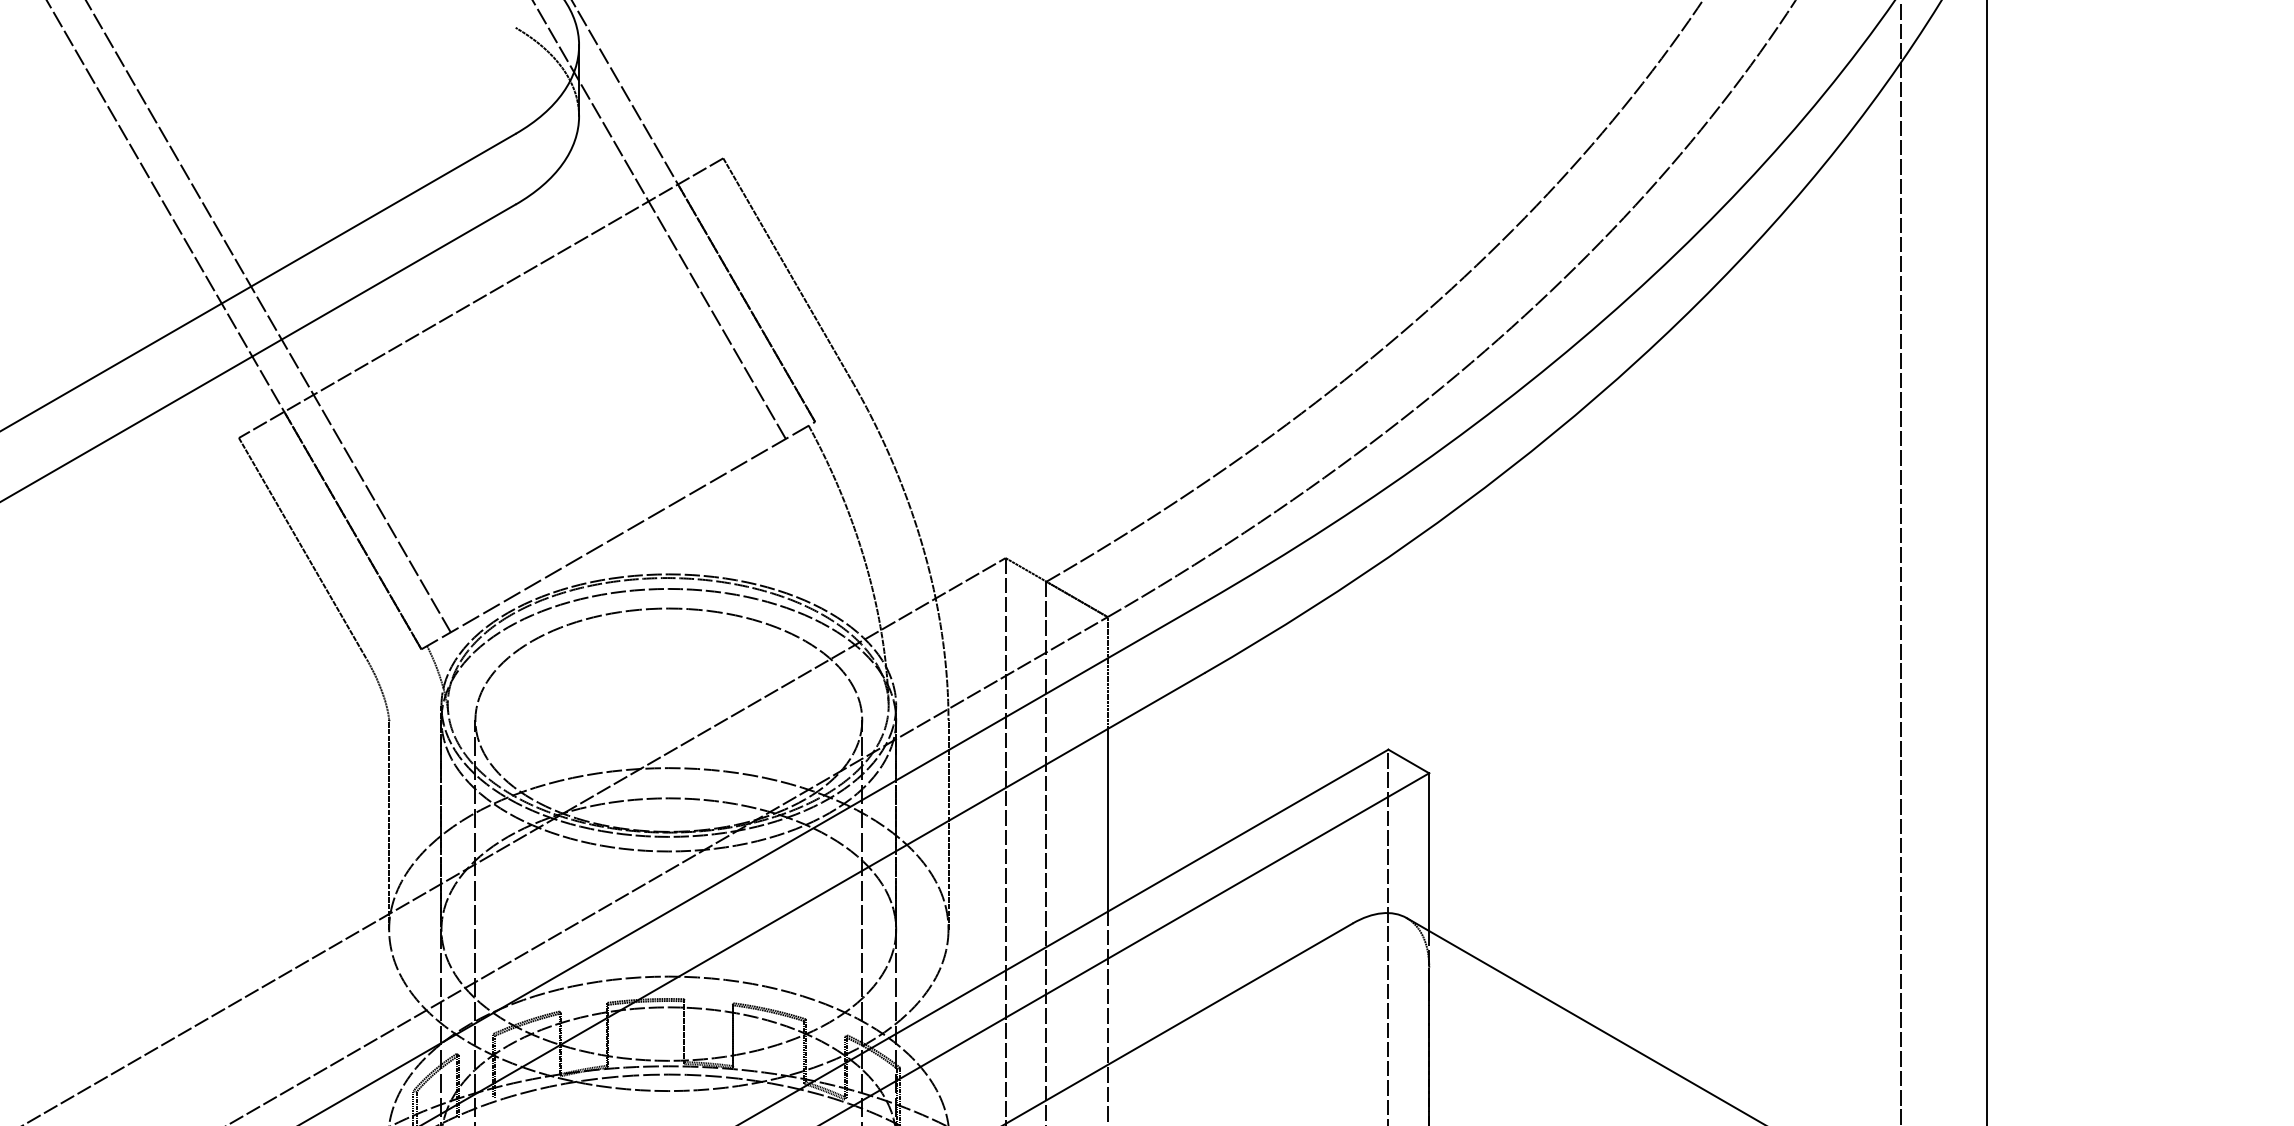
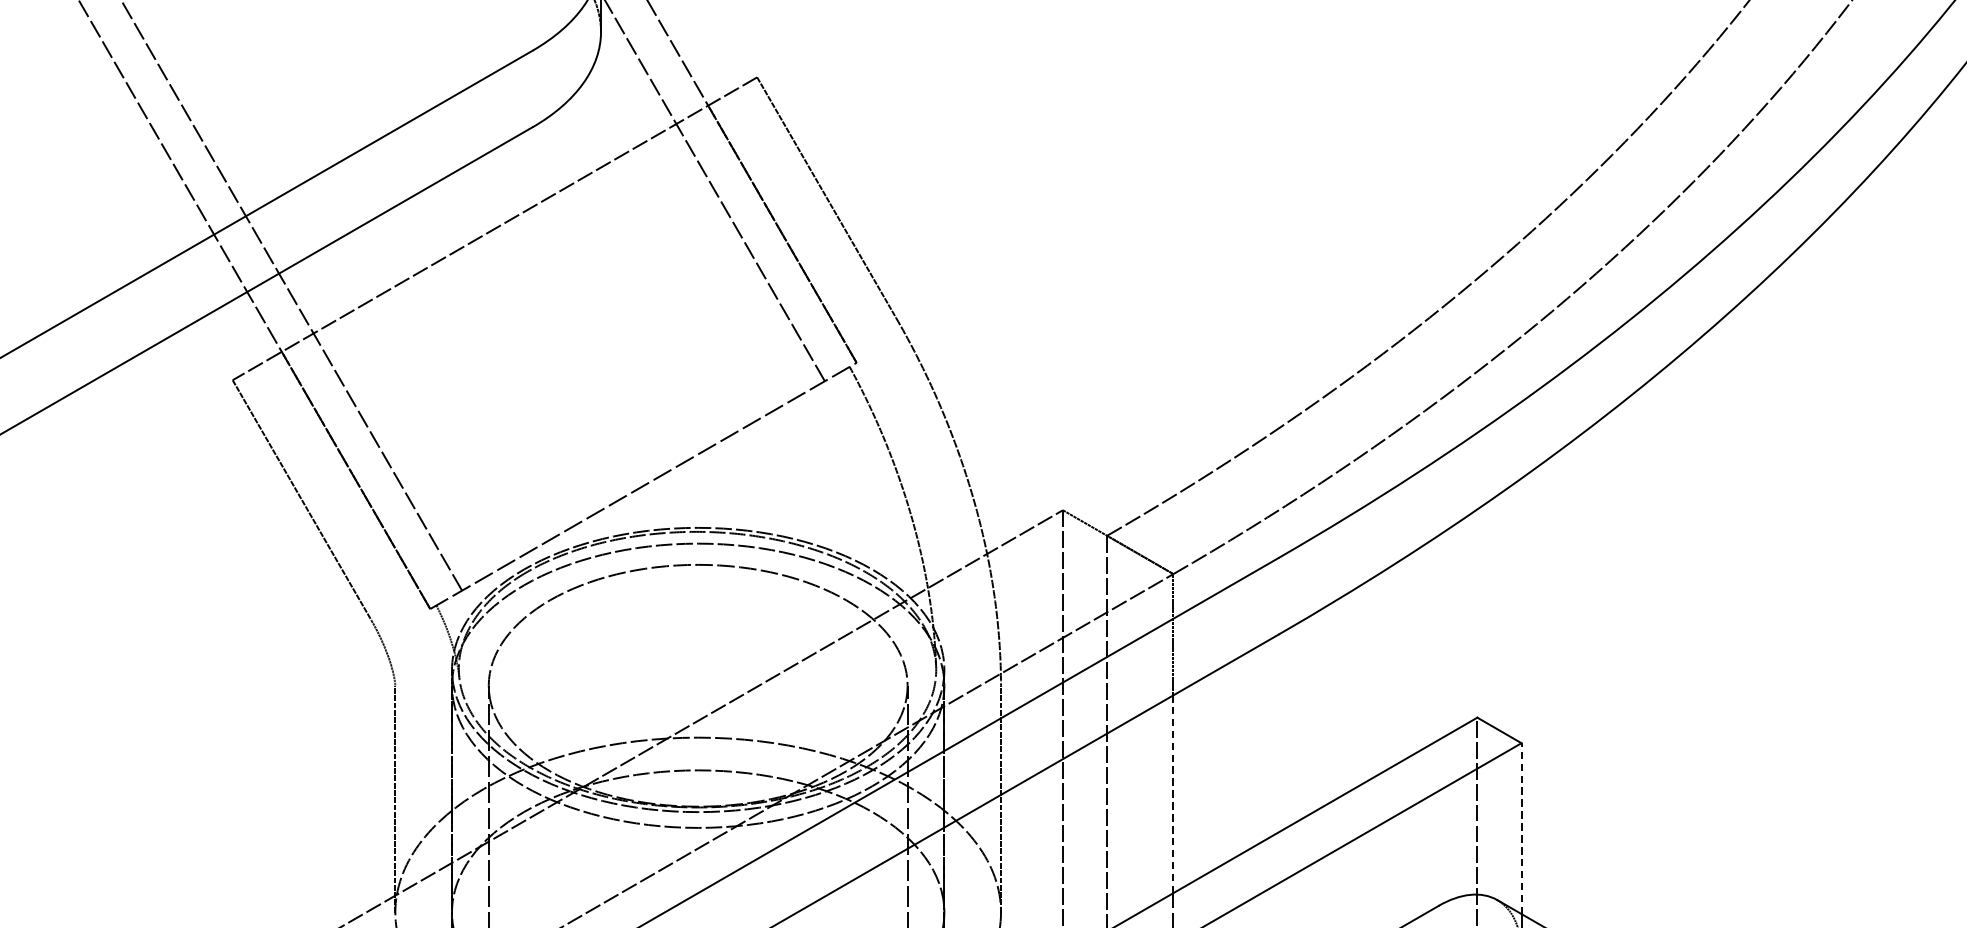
line: (1107, 819) -> (1173, 793), solid -> dashed
line: (1429, 852) -> (1521, 829), solid -> dashed

